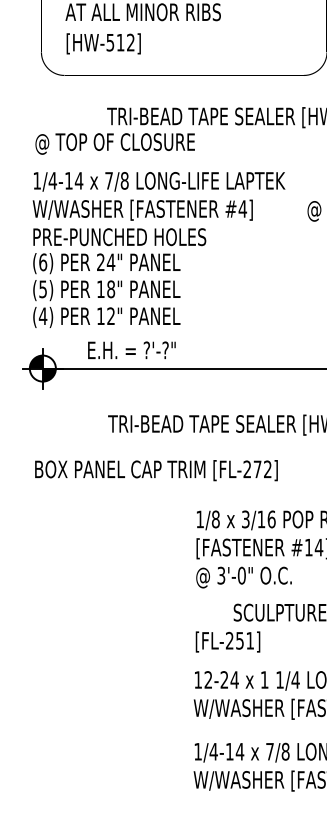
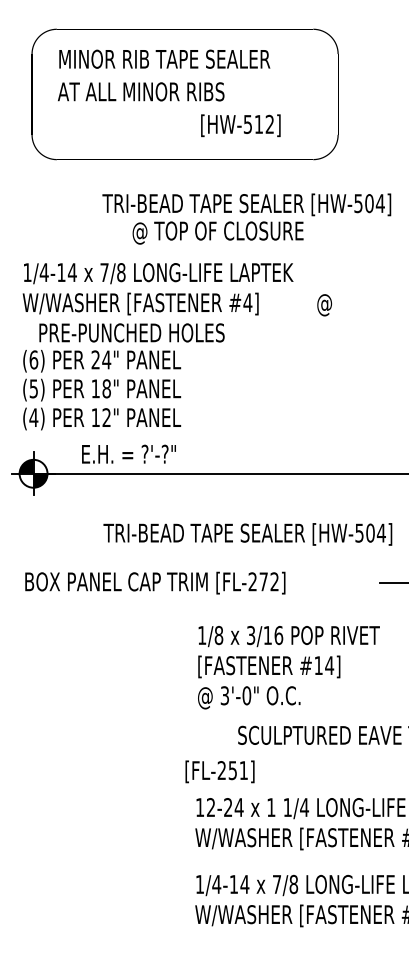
text: (103, 43) -> (240, 125), moved
text: (114, 143) -> (217, 232), moved
text: (119, 236) -> (131, 332), moved
text: (227, 641) -> (219, 771), moved

